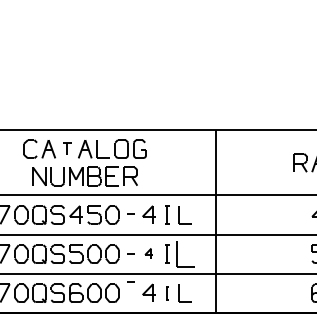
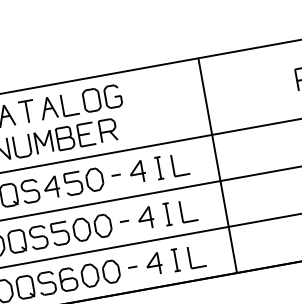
part: (66, 148) -> (26, 111), size x1.43
part: (148, 253) -> (145, 217), size x1.67
part: (184, 254) -> (187, 210), size x0.71
curve: (130, 281) -> (132, 267), moved
part: (167, 292) -> (175, 259), size x1.43

